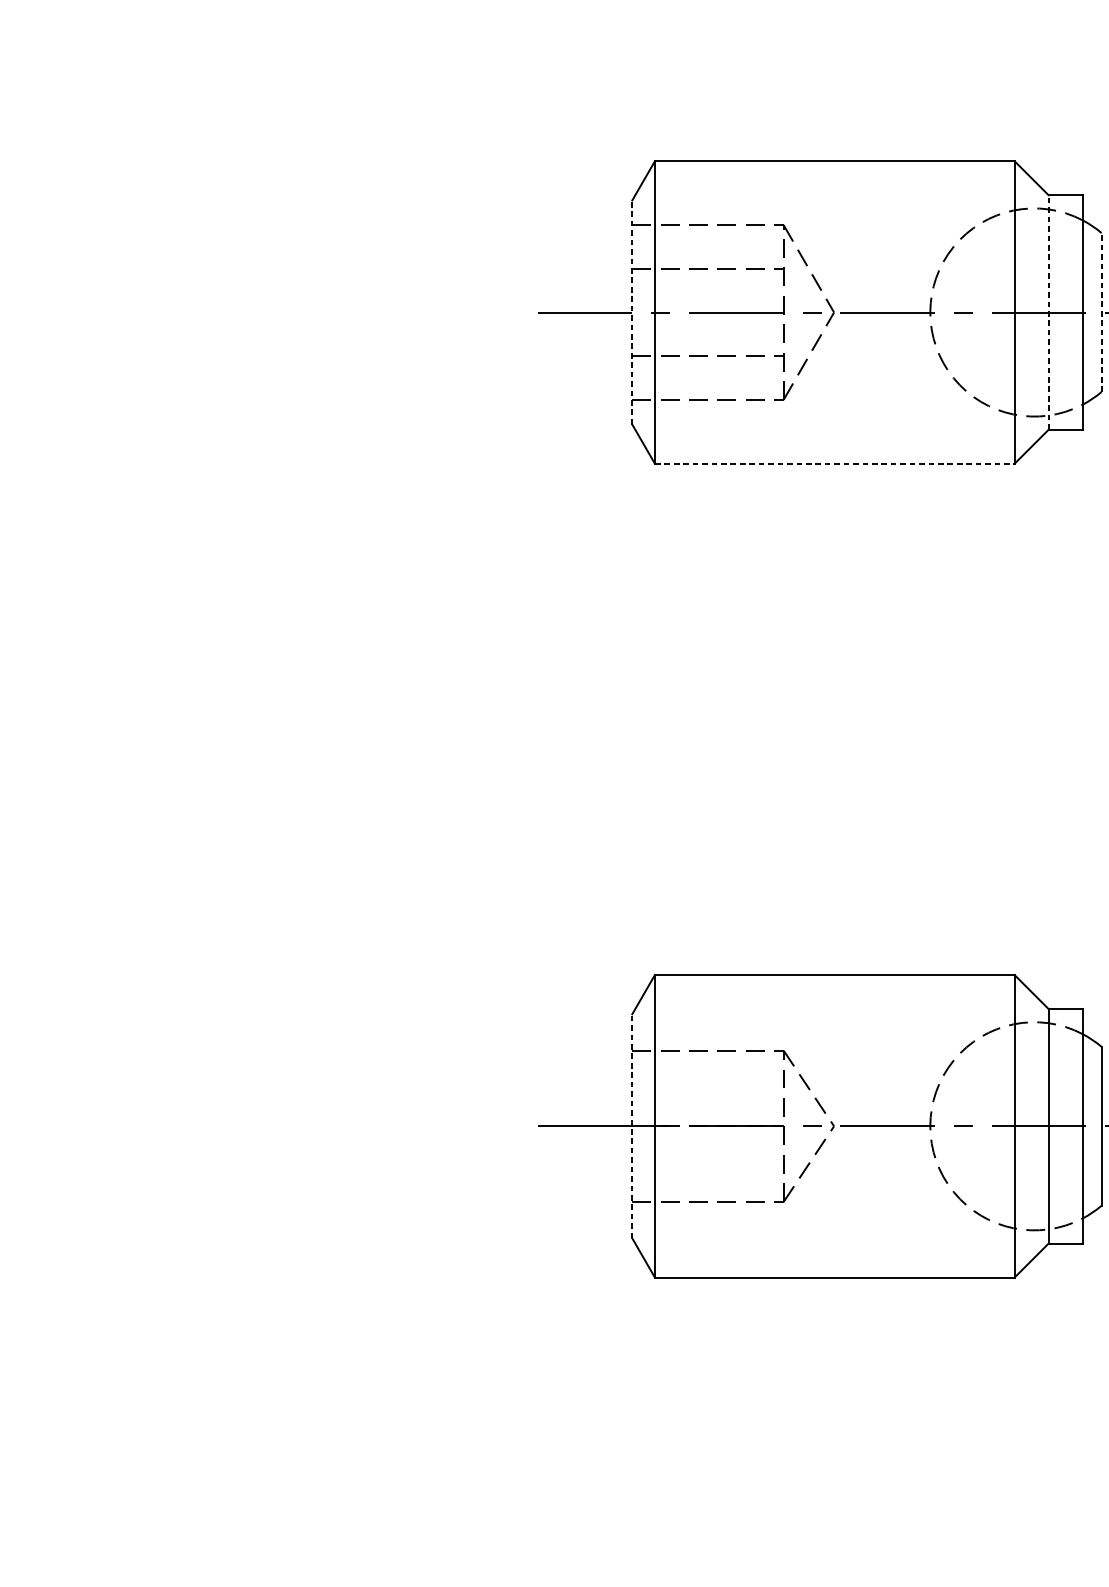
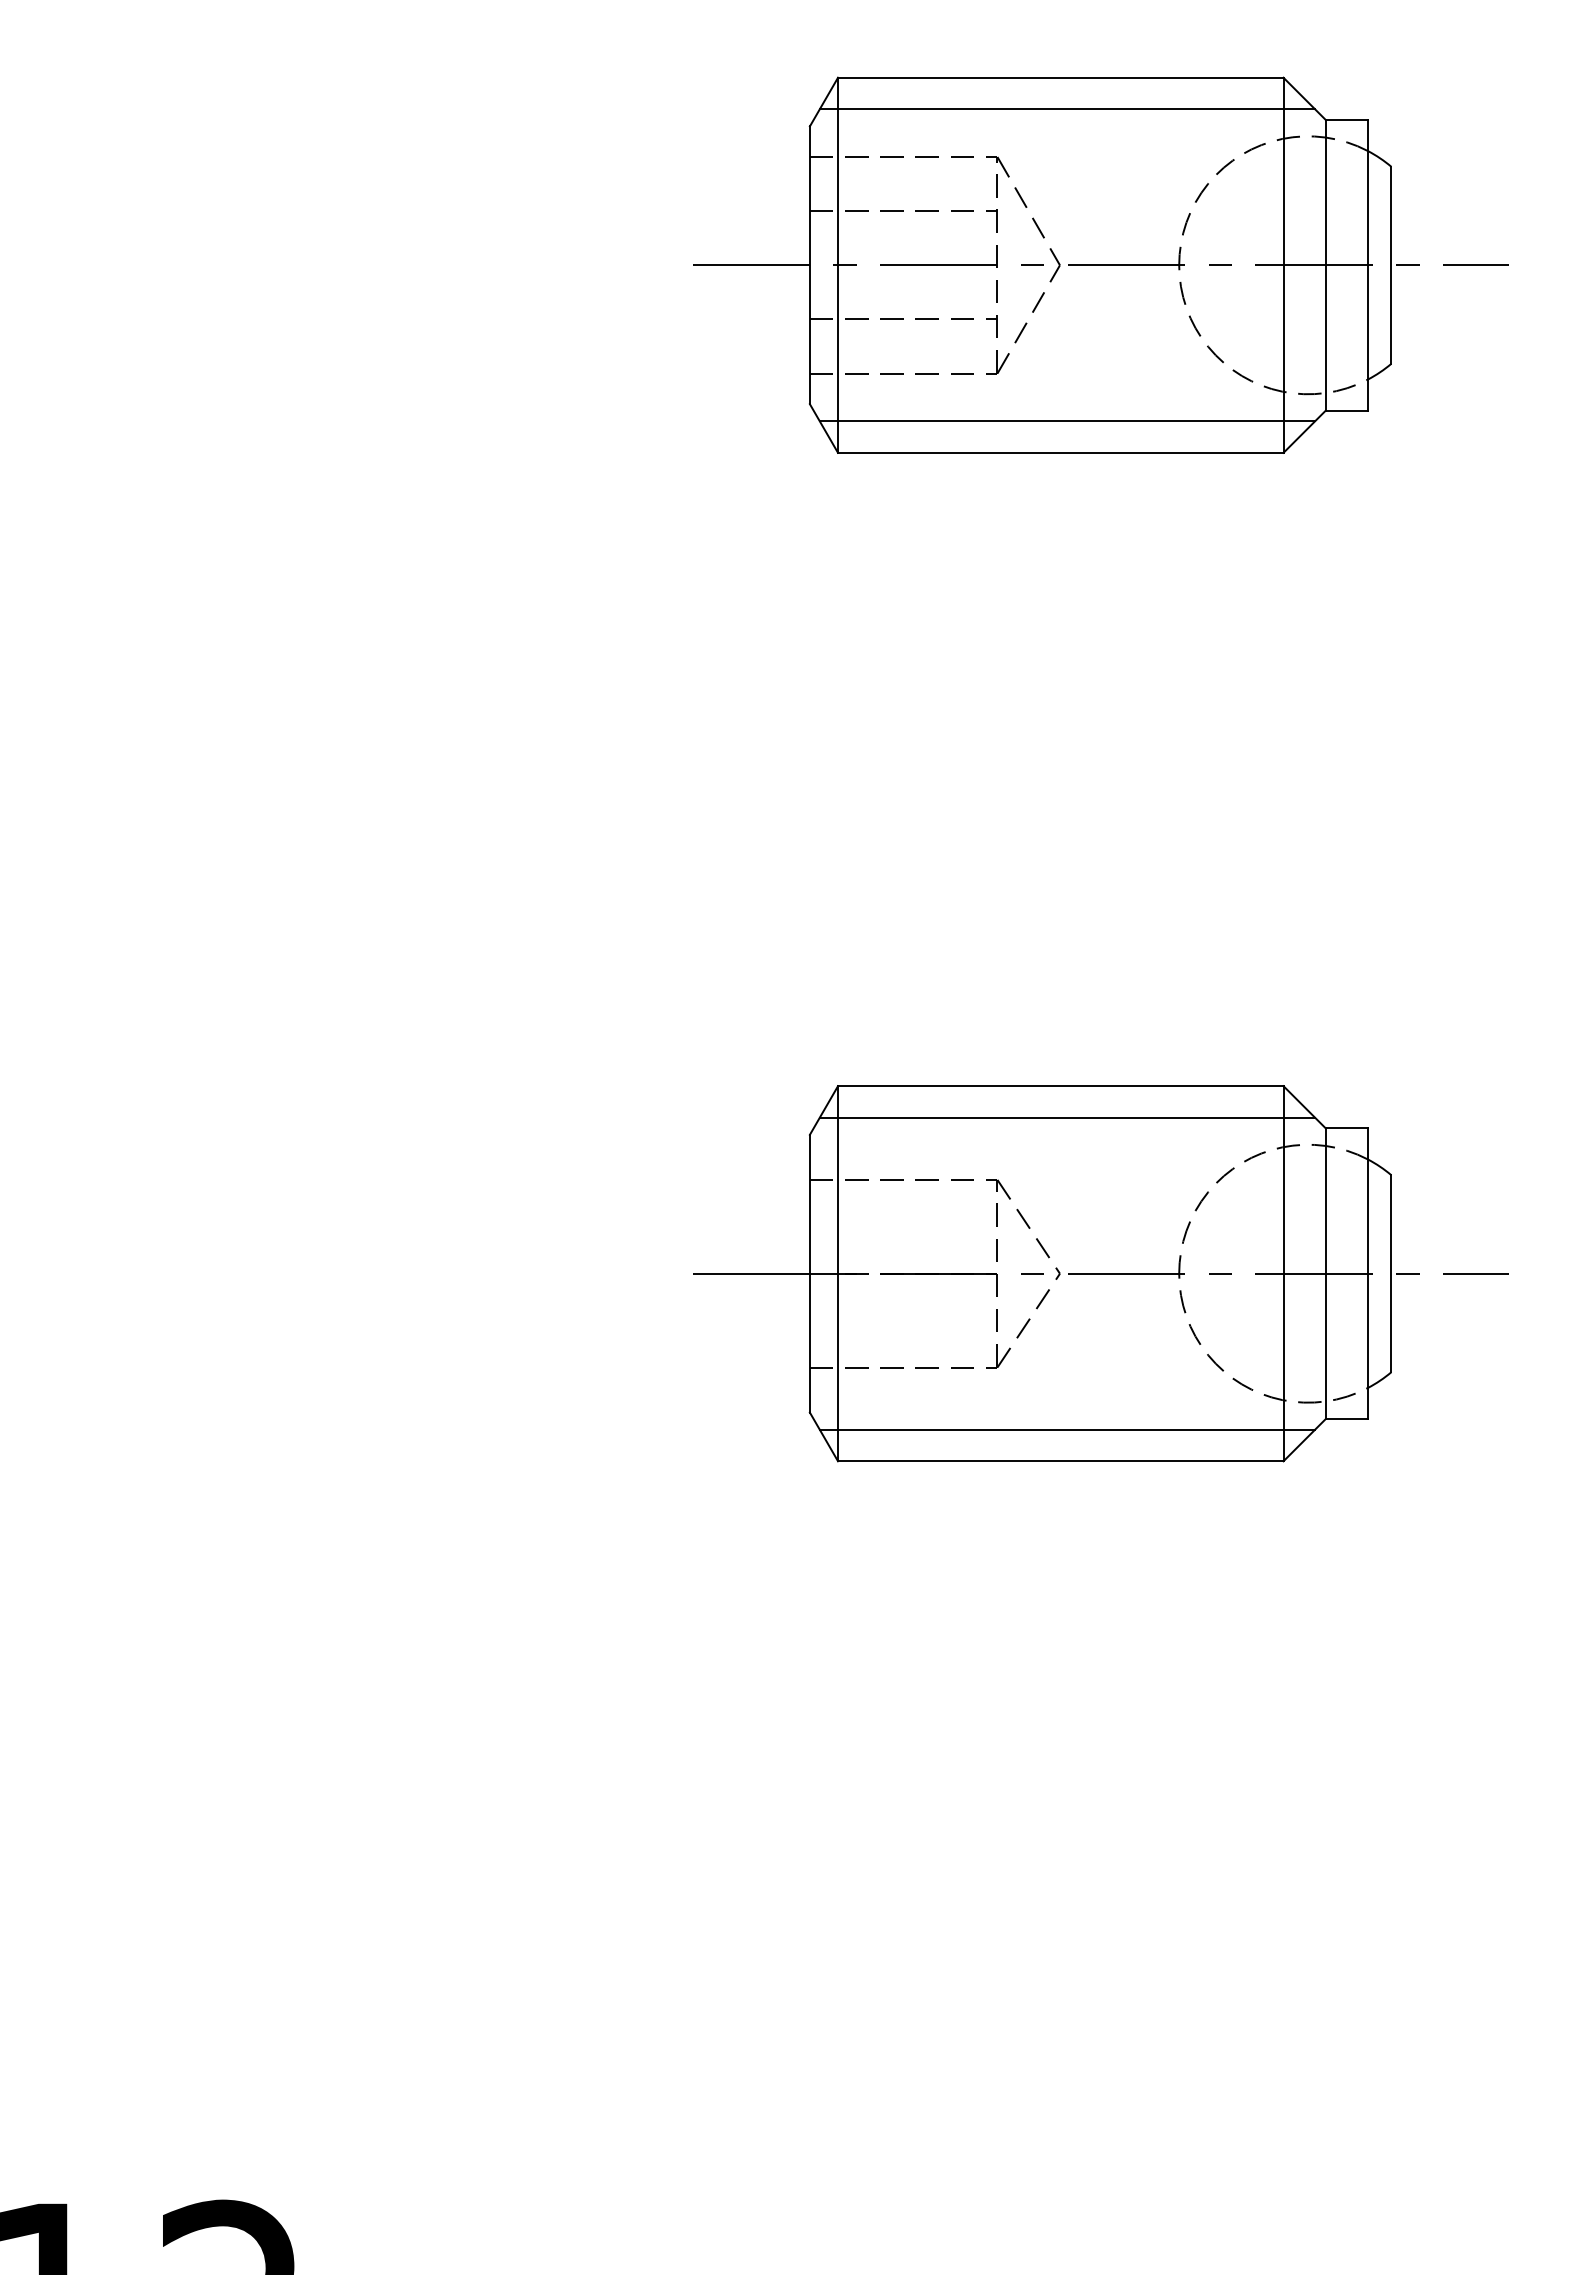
line: (840, 186) -> (1067, 109), added
line: (1048, 311) -> (1325, 264), dashed -> solid
line: (1101, 311) -> (1391, 264), dashed -> solid
line: (631, 312) -> (809, 265), dashed -> solid
line: (840, 438) -> (1067, 421), added
line: (834, 463) -> (1060, 452), dashed -> solid
line: (840, 1000) -> (1067, 1117), added
line: (631, 1126) -> (809, 1273), dashed -> solid
line: (840, 1252) -> (1067, 1429), added

